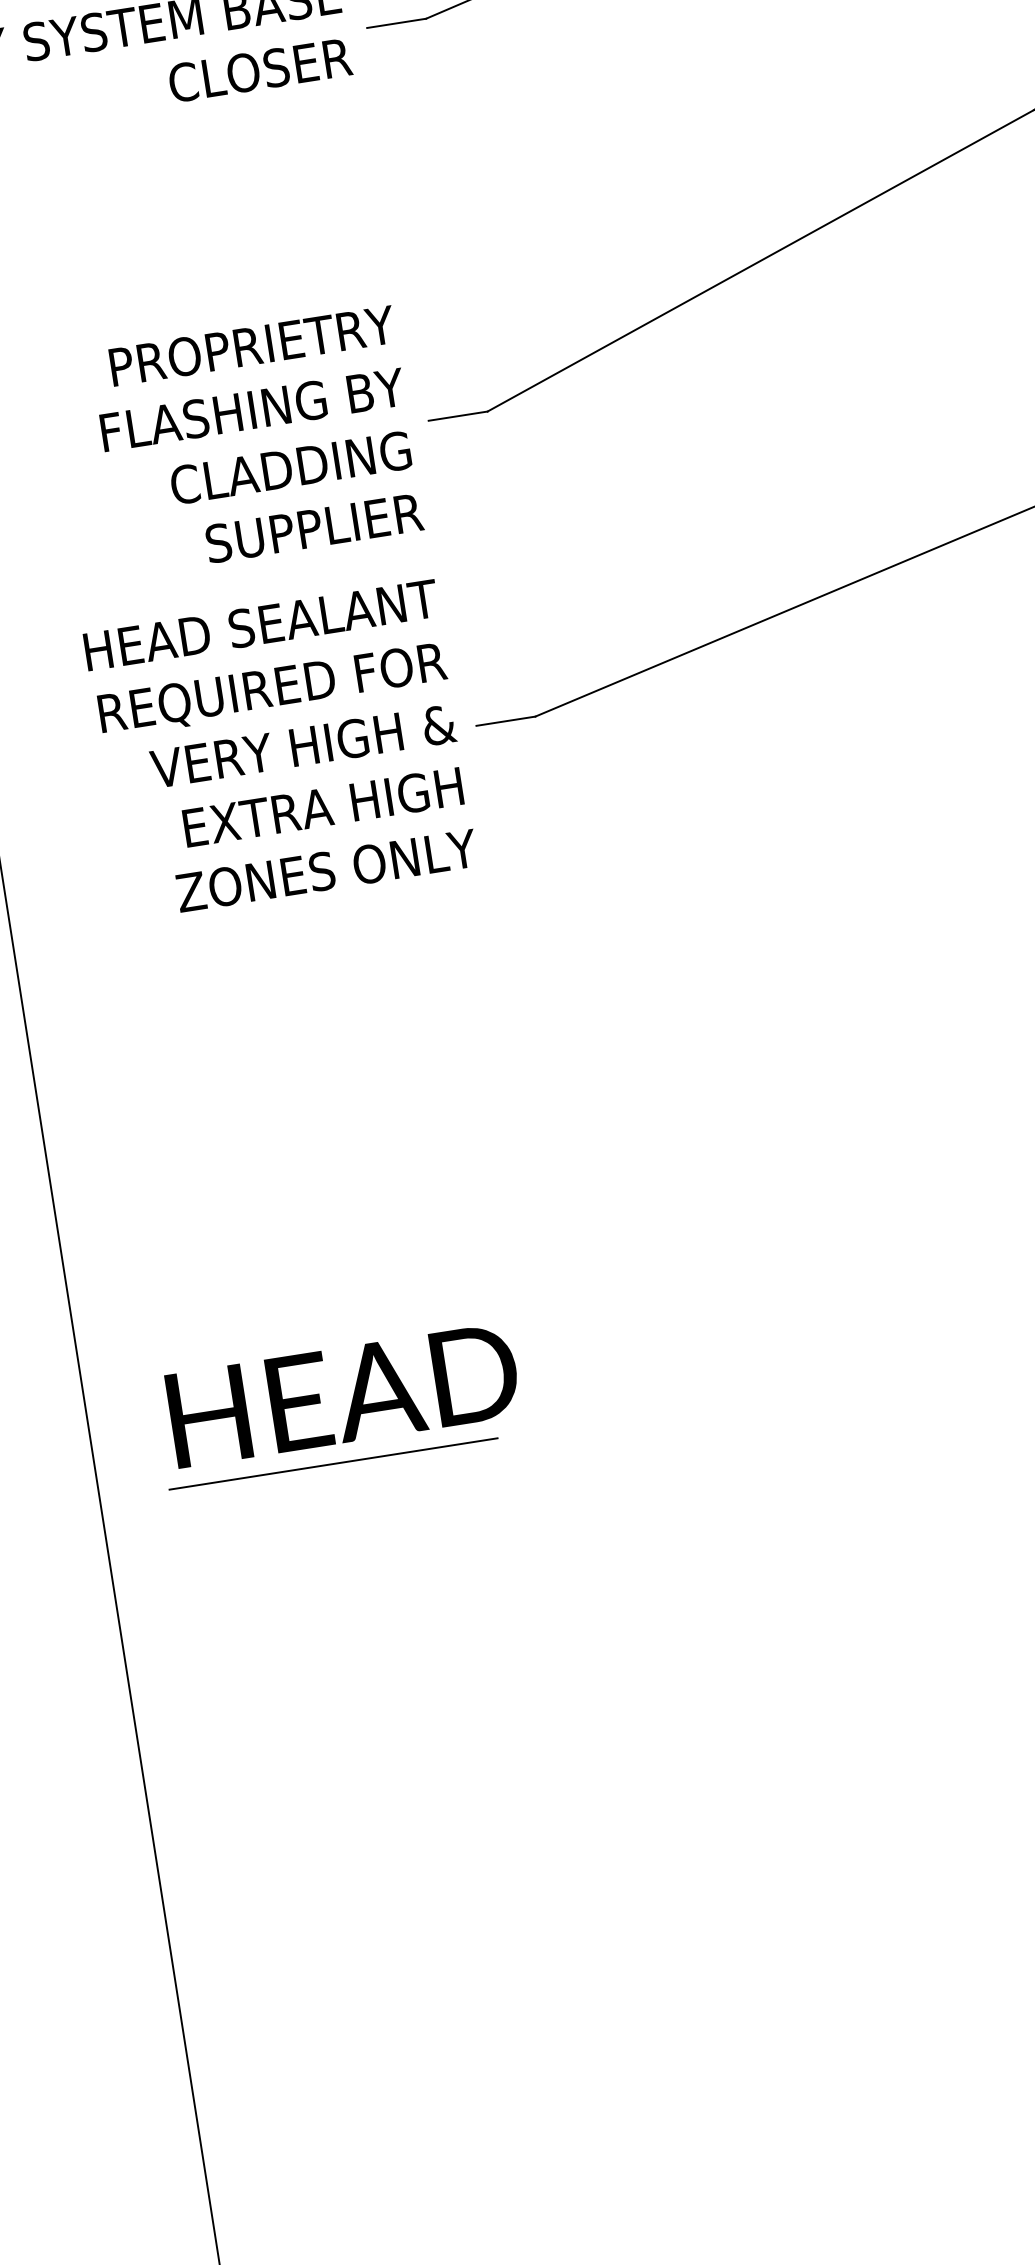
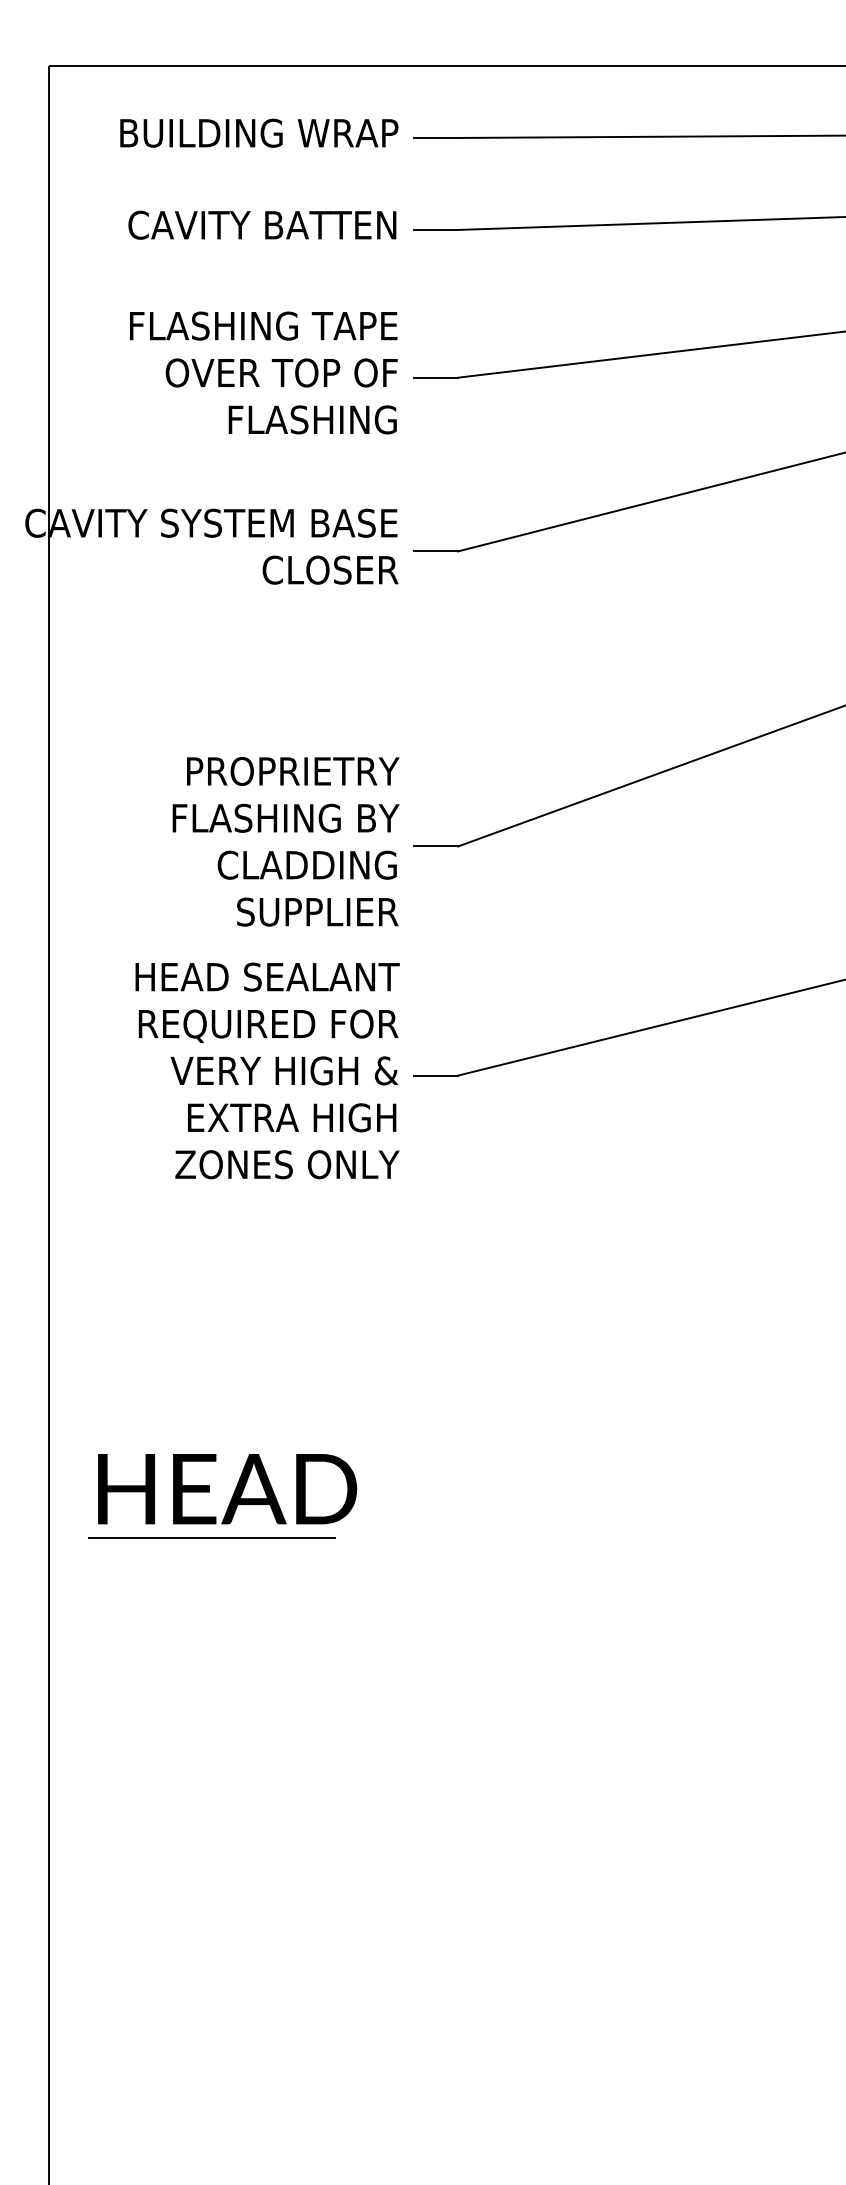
part: (349, 1409) -> (230, 1500), moved

